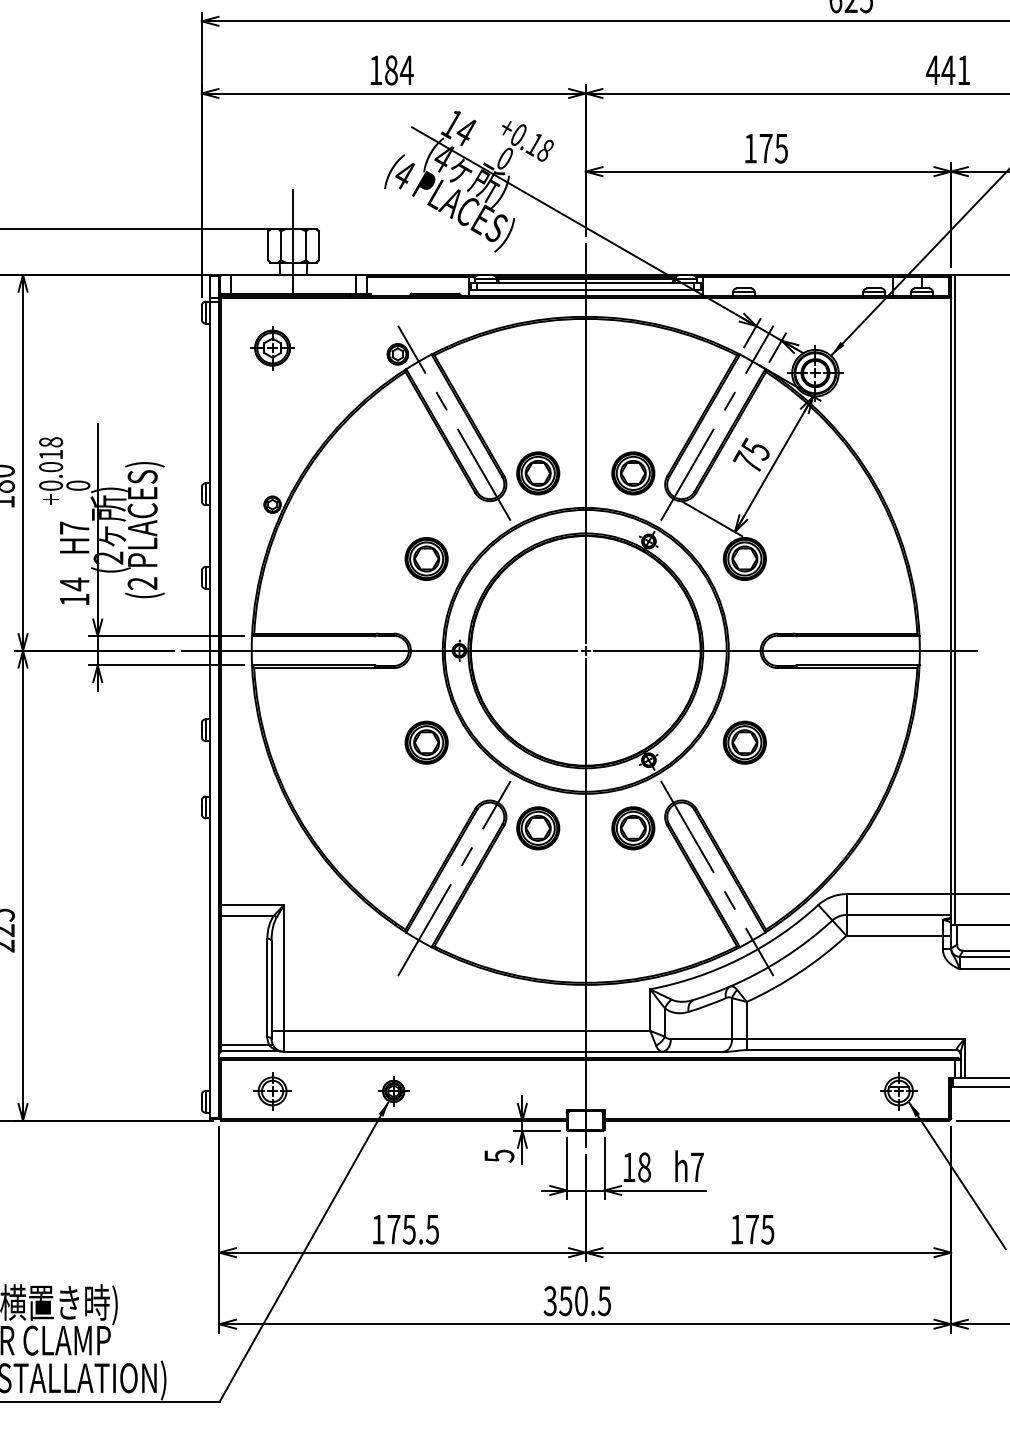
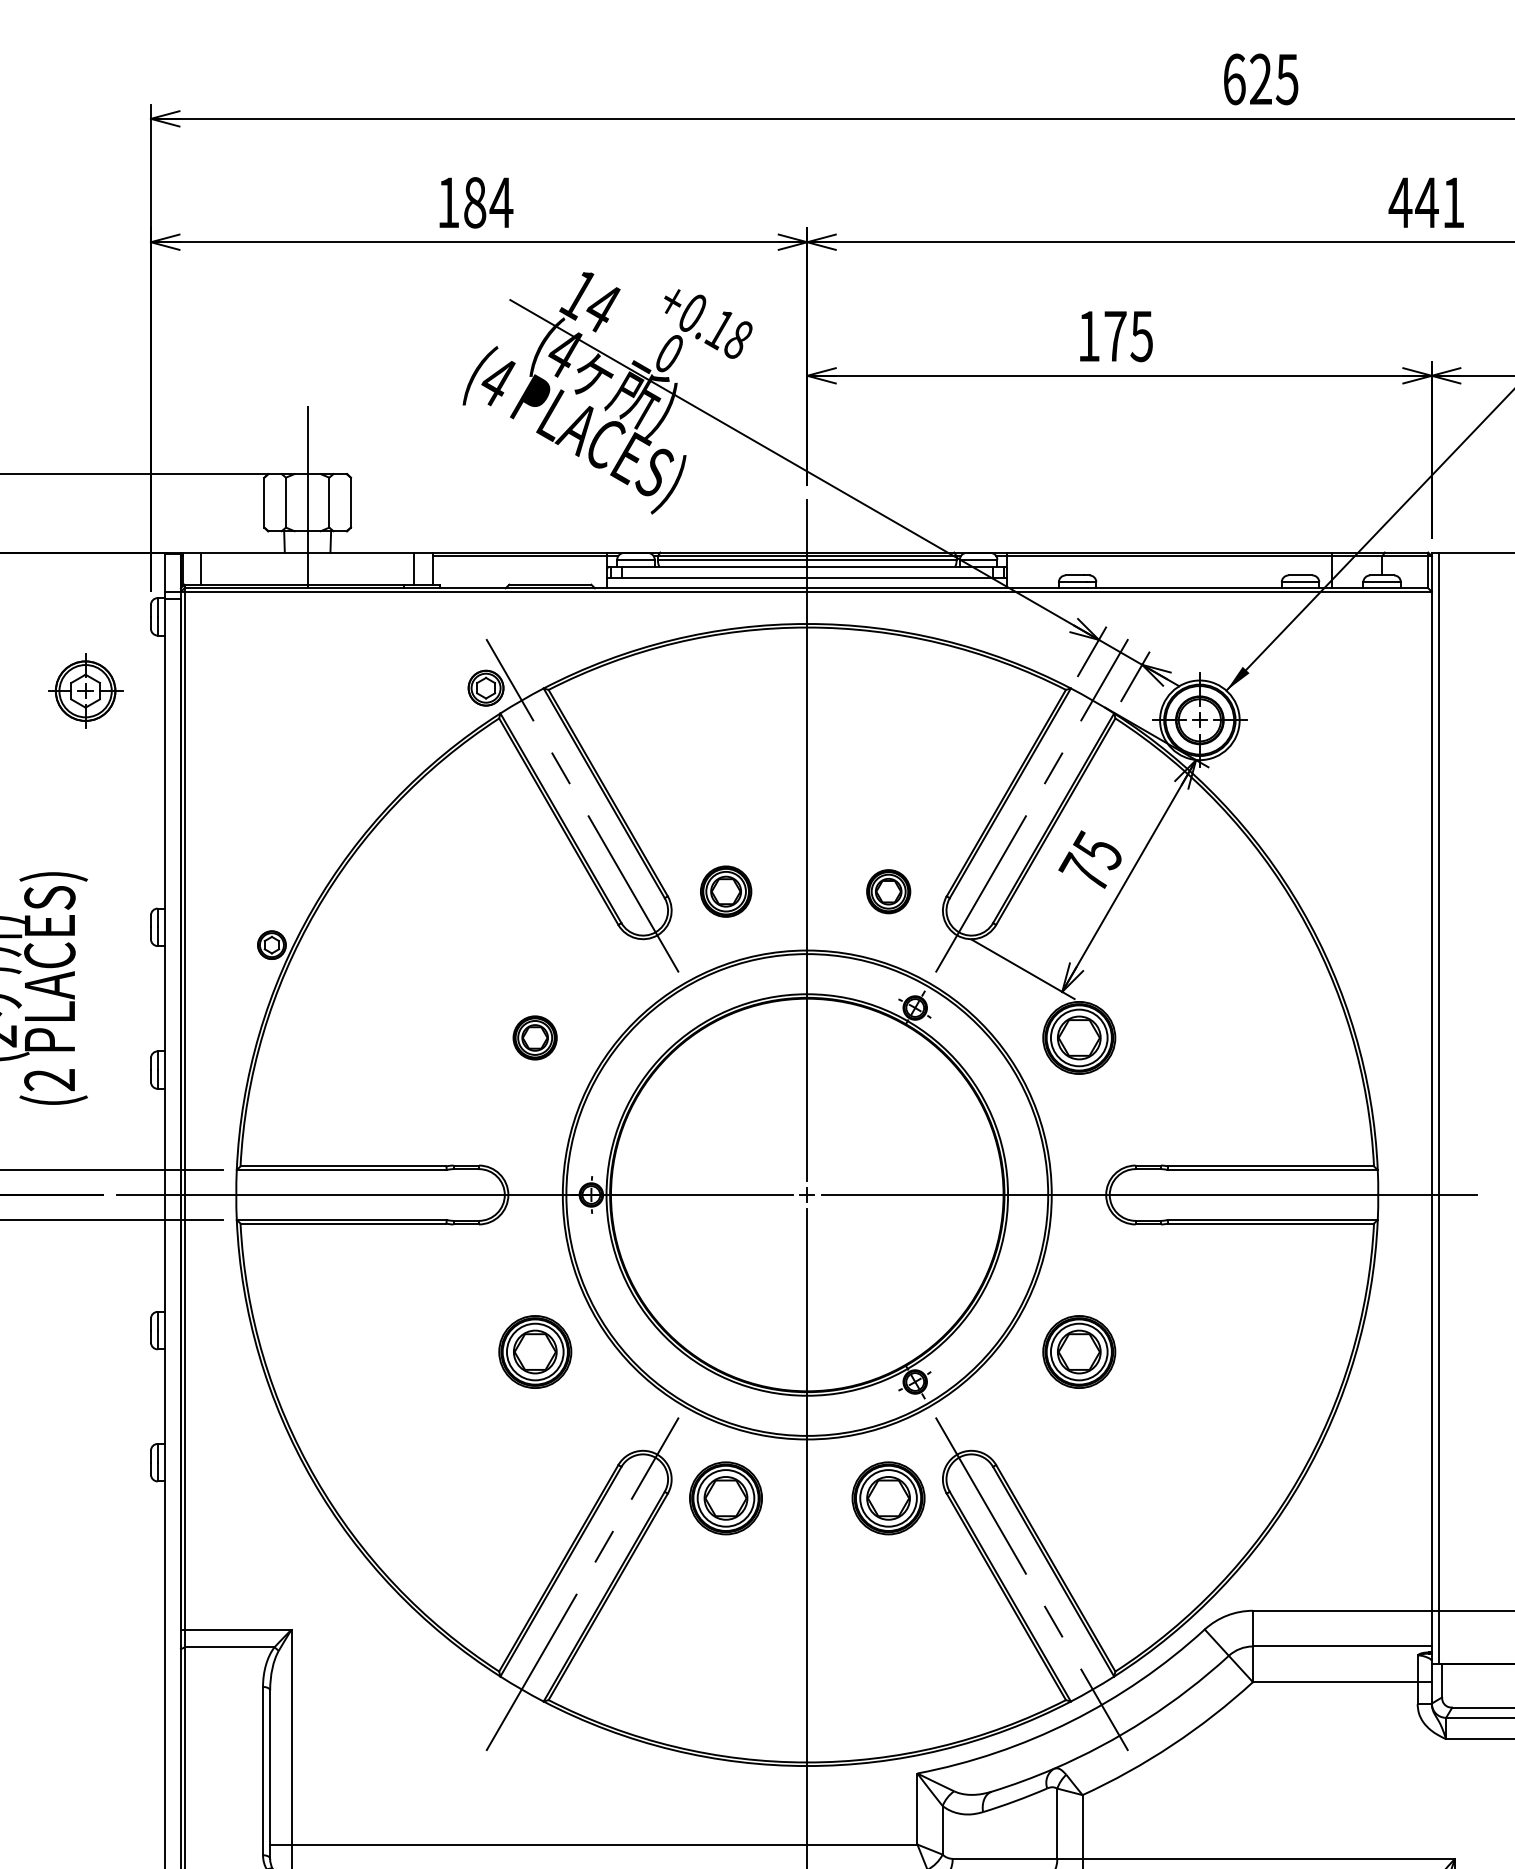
part: (272, 348) -> (85, 691), moved
part: (538, 473) -> (726, 891), size x0.7
part: (633, 473) -> (888, 891), size x0.6
part: (426, 558) -> (535, 1037), size x0.6

